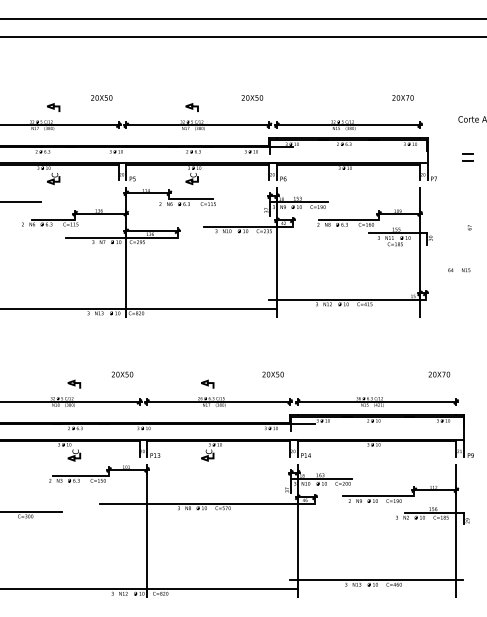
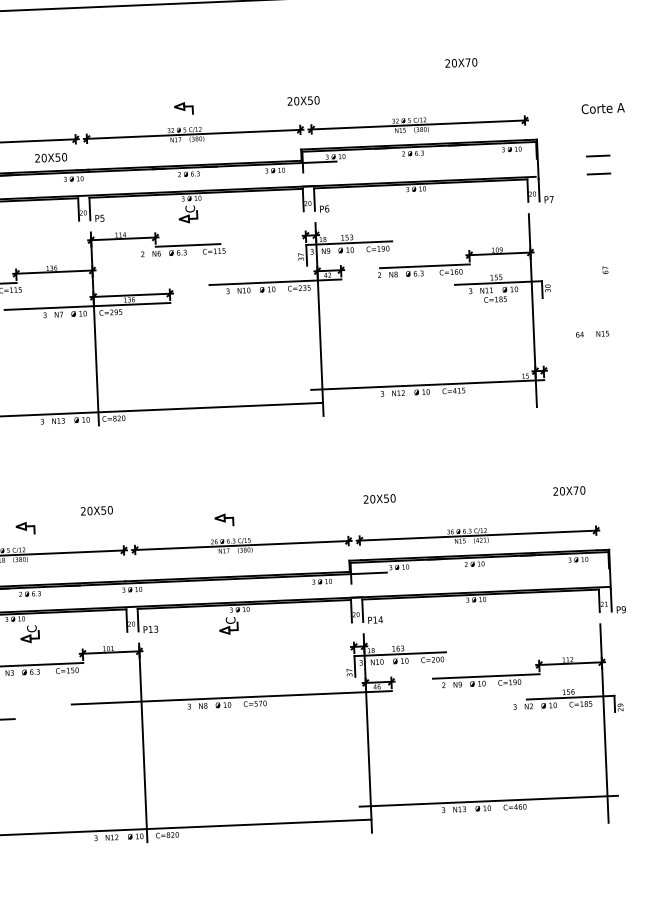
text: (101, 97) -> (50, 157), moved
text: (252, 97) -> (303, 100), moved
text: (402, 97) -> (460, 62), moved
part: (467, 157) -> (597, 165), size x1.6
text: (272, 374) -> (378, 498), moved

